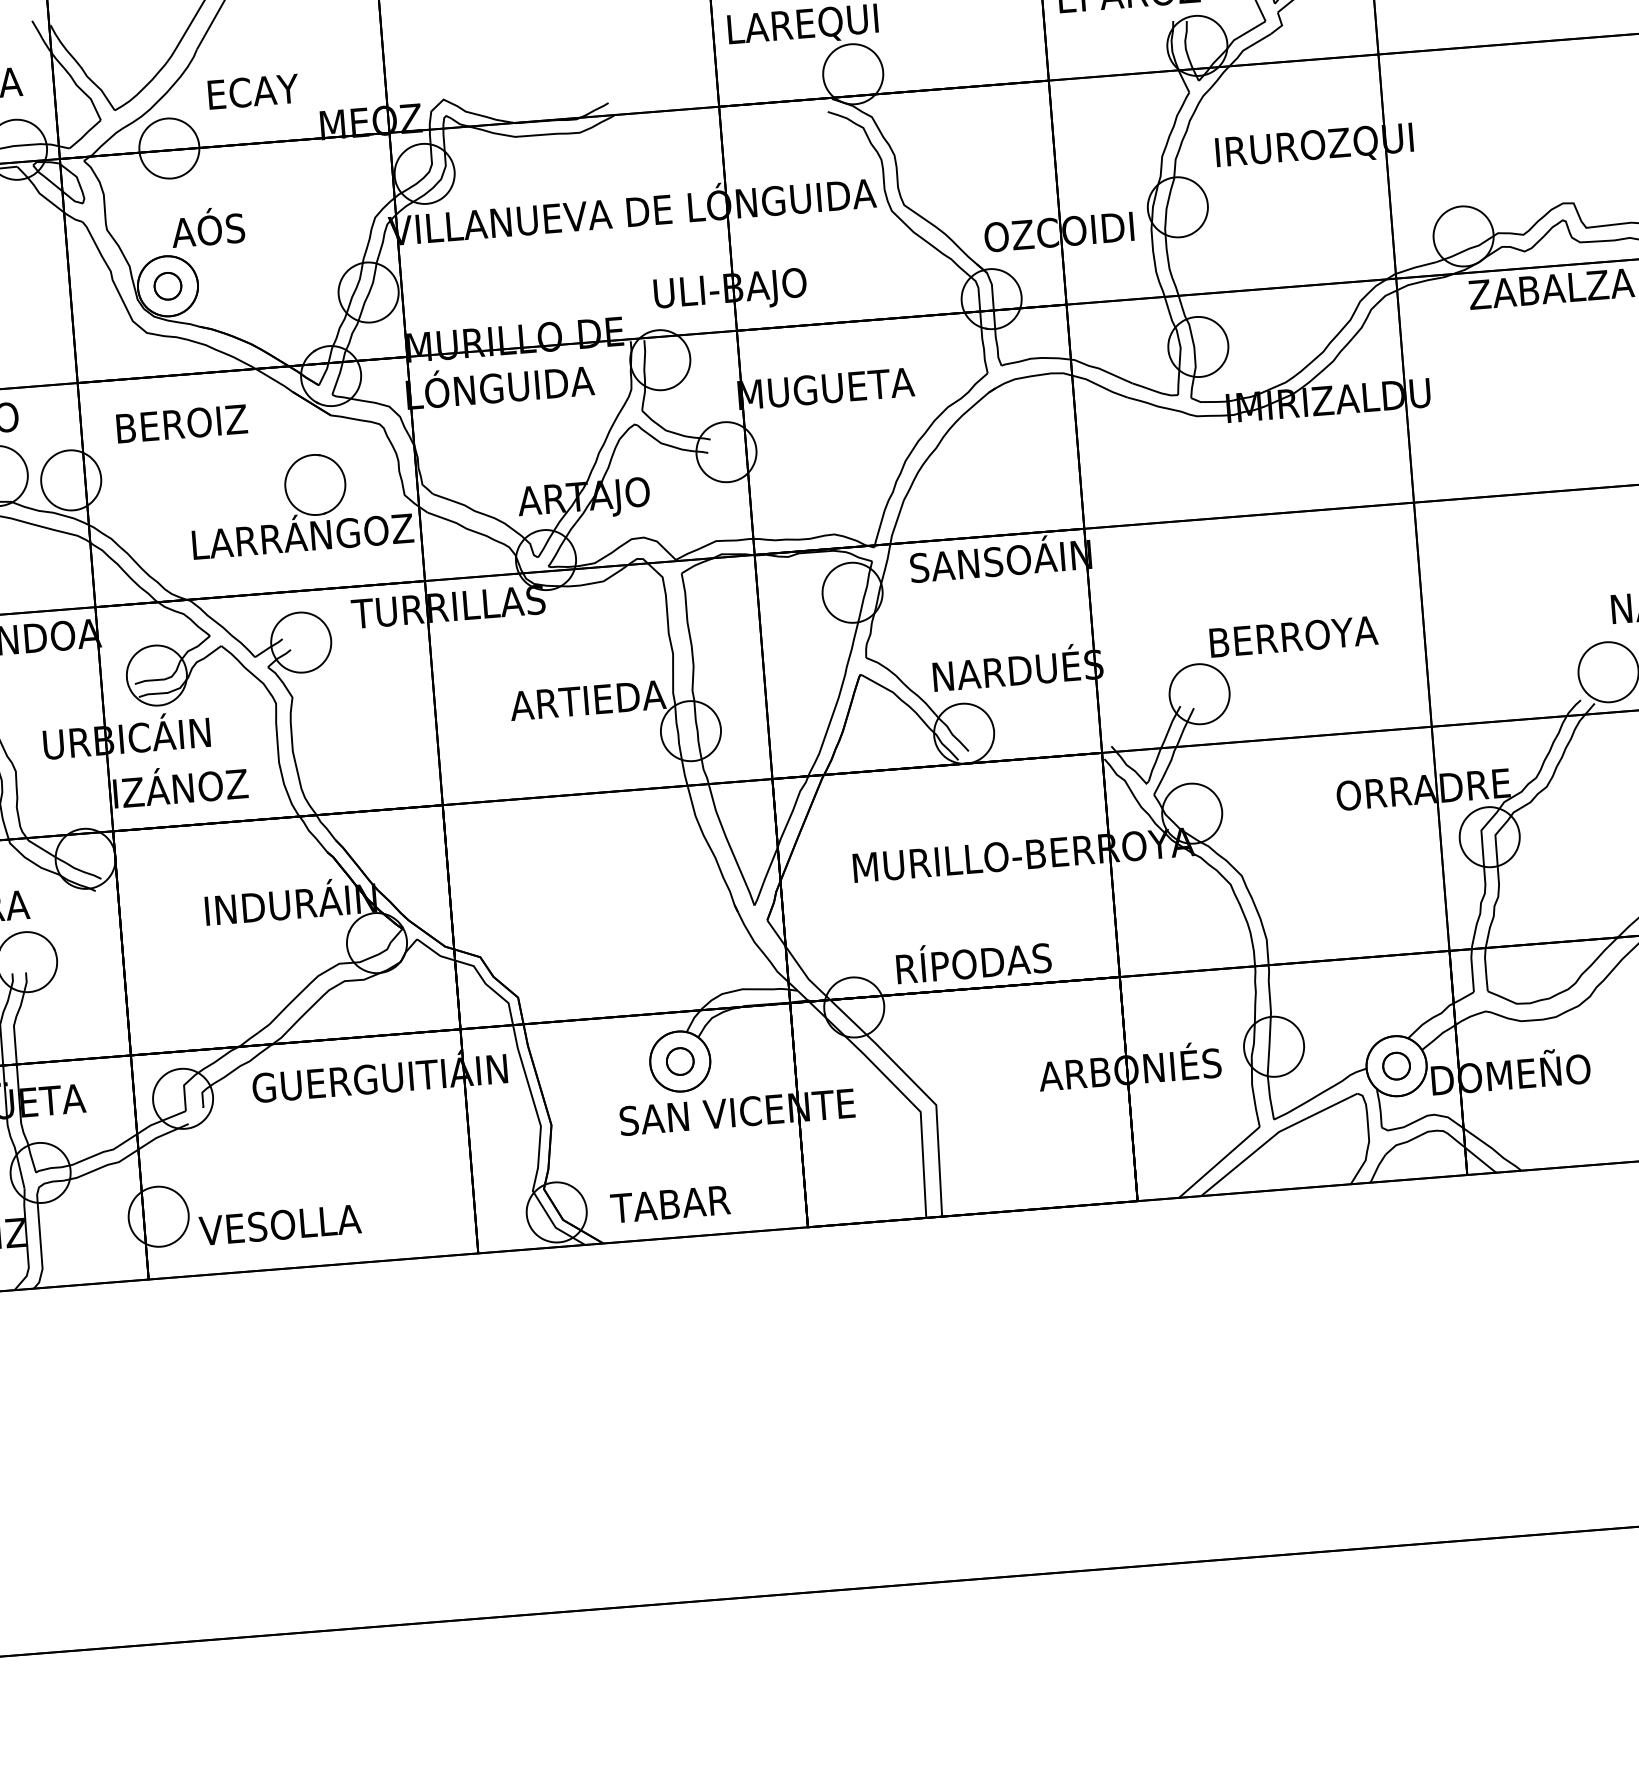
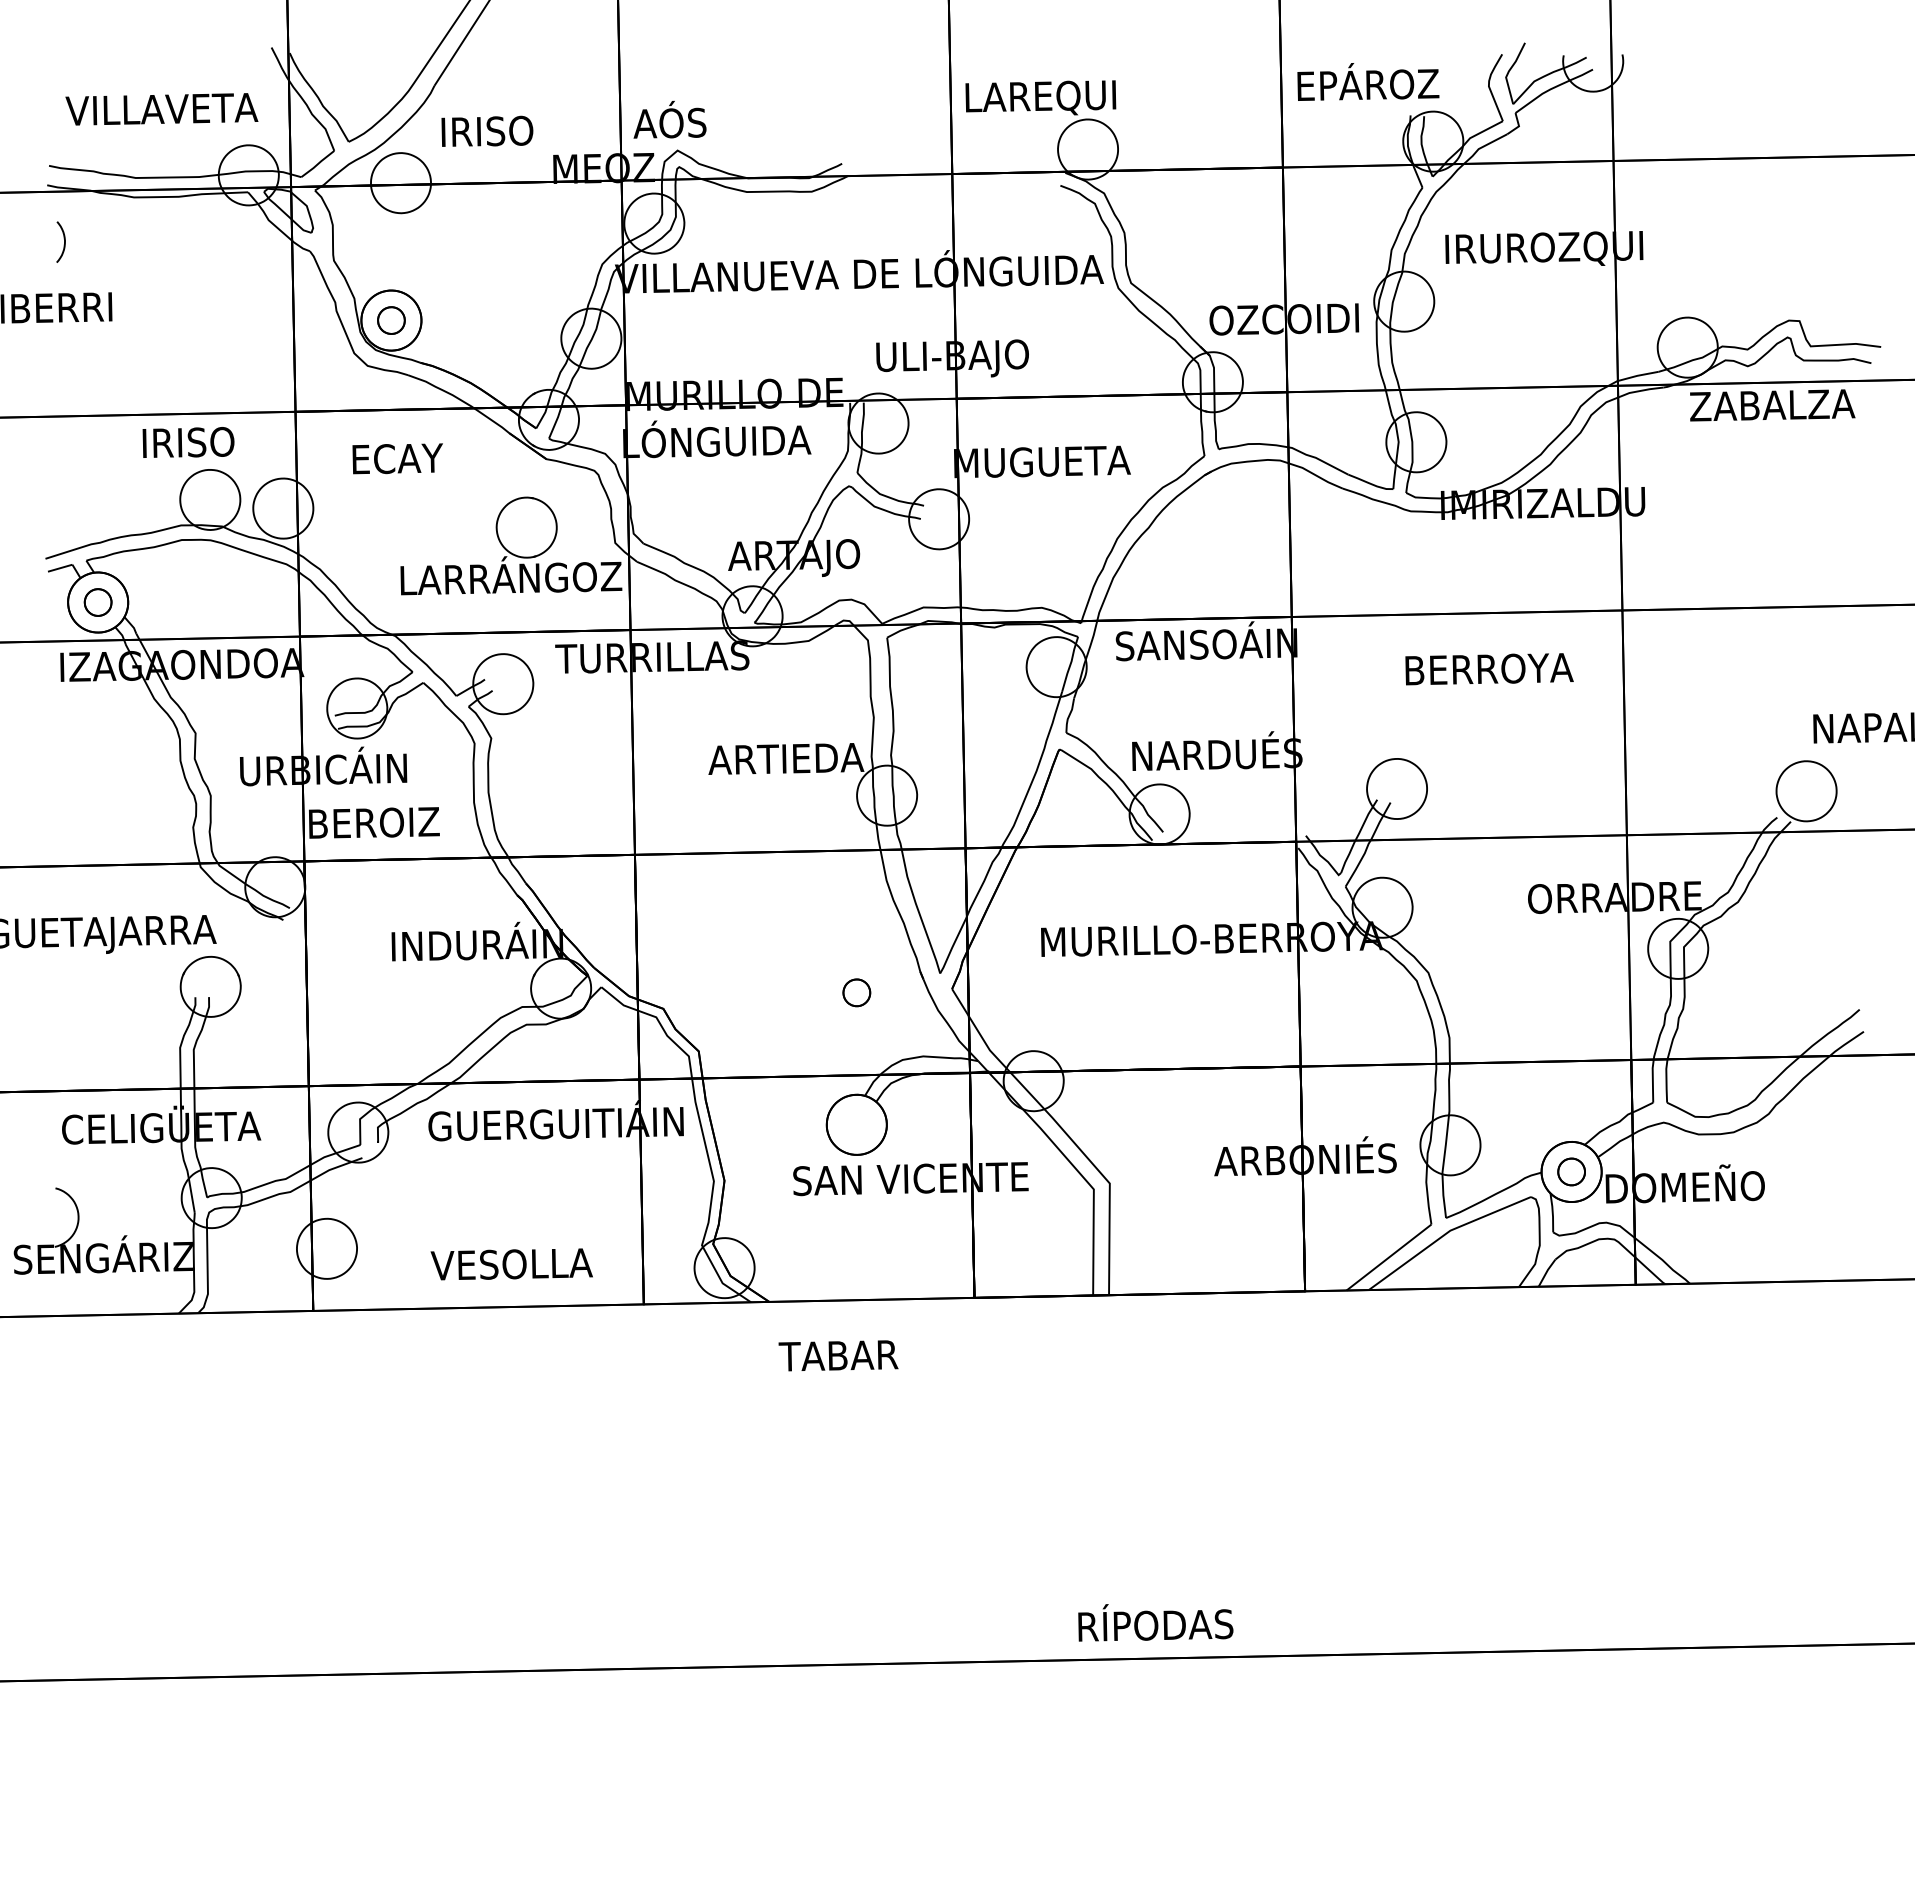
text: (252, 90) -> (487, 130), ECAY -> IRISO
text: (207, 226) -> (669, 119), moved
text: (181, 423) -> (396, 458), BEROIZ -> ECAY
text: (1293, 637) -> (1489, 669), moved
text: (180, 785) -> (374, 819), IZÁNOZ -> BEROIZ
text: (973, 960) -> (1155, 1622), moved
part: (679, 1061) -> (856, 992), moved
text: (670, 1204) -> (838, 1355), moved
text: (279, 1225) -> (511, 1264), moved

